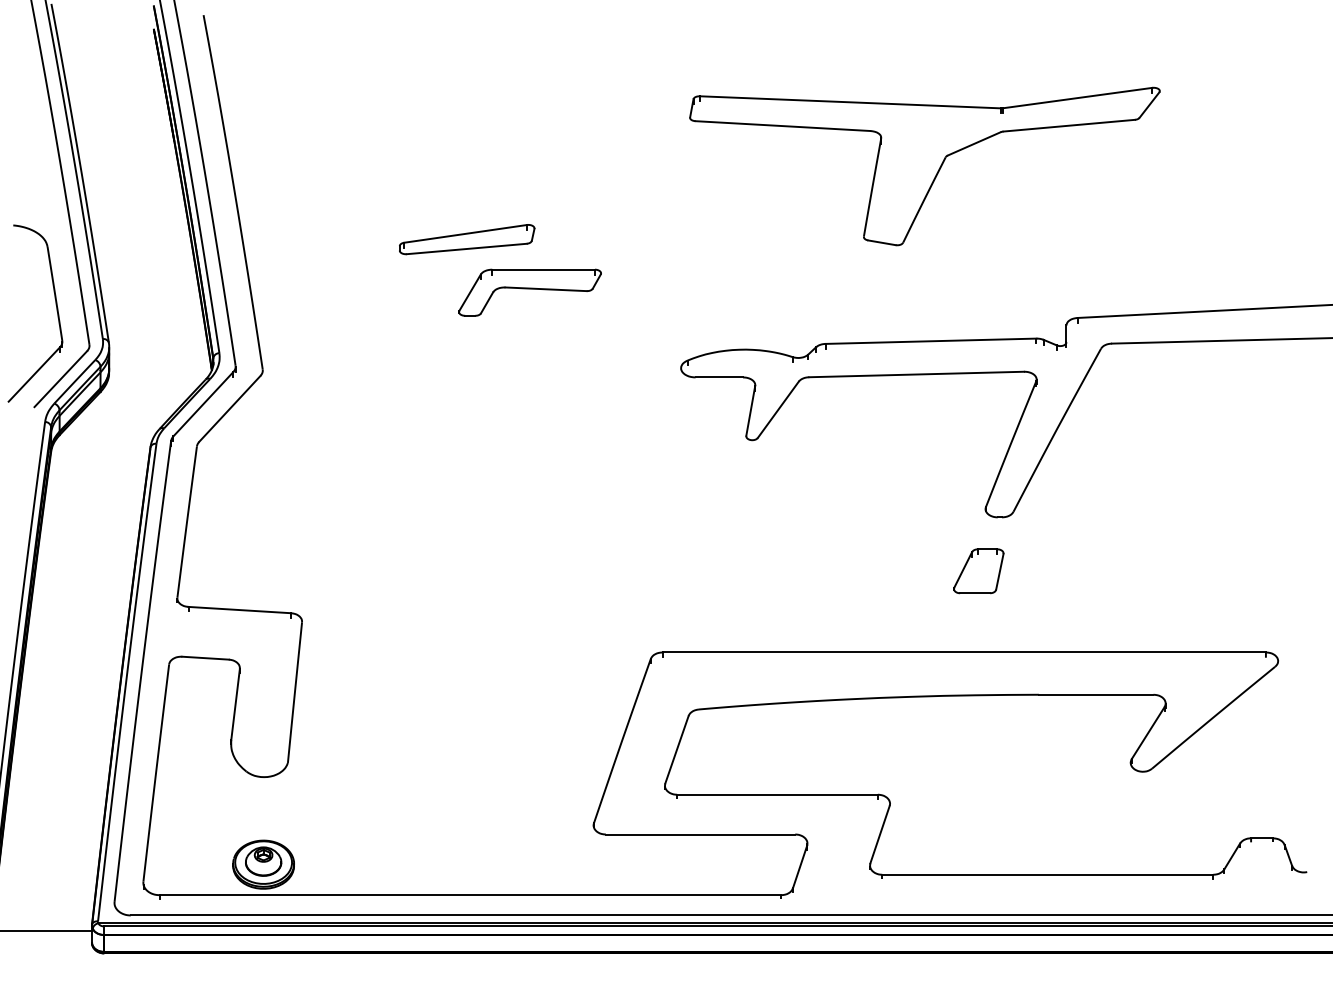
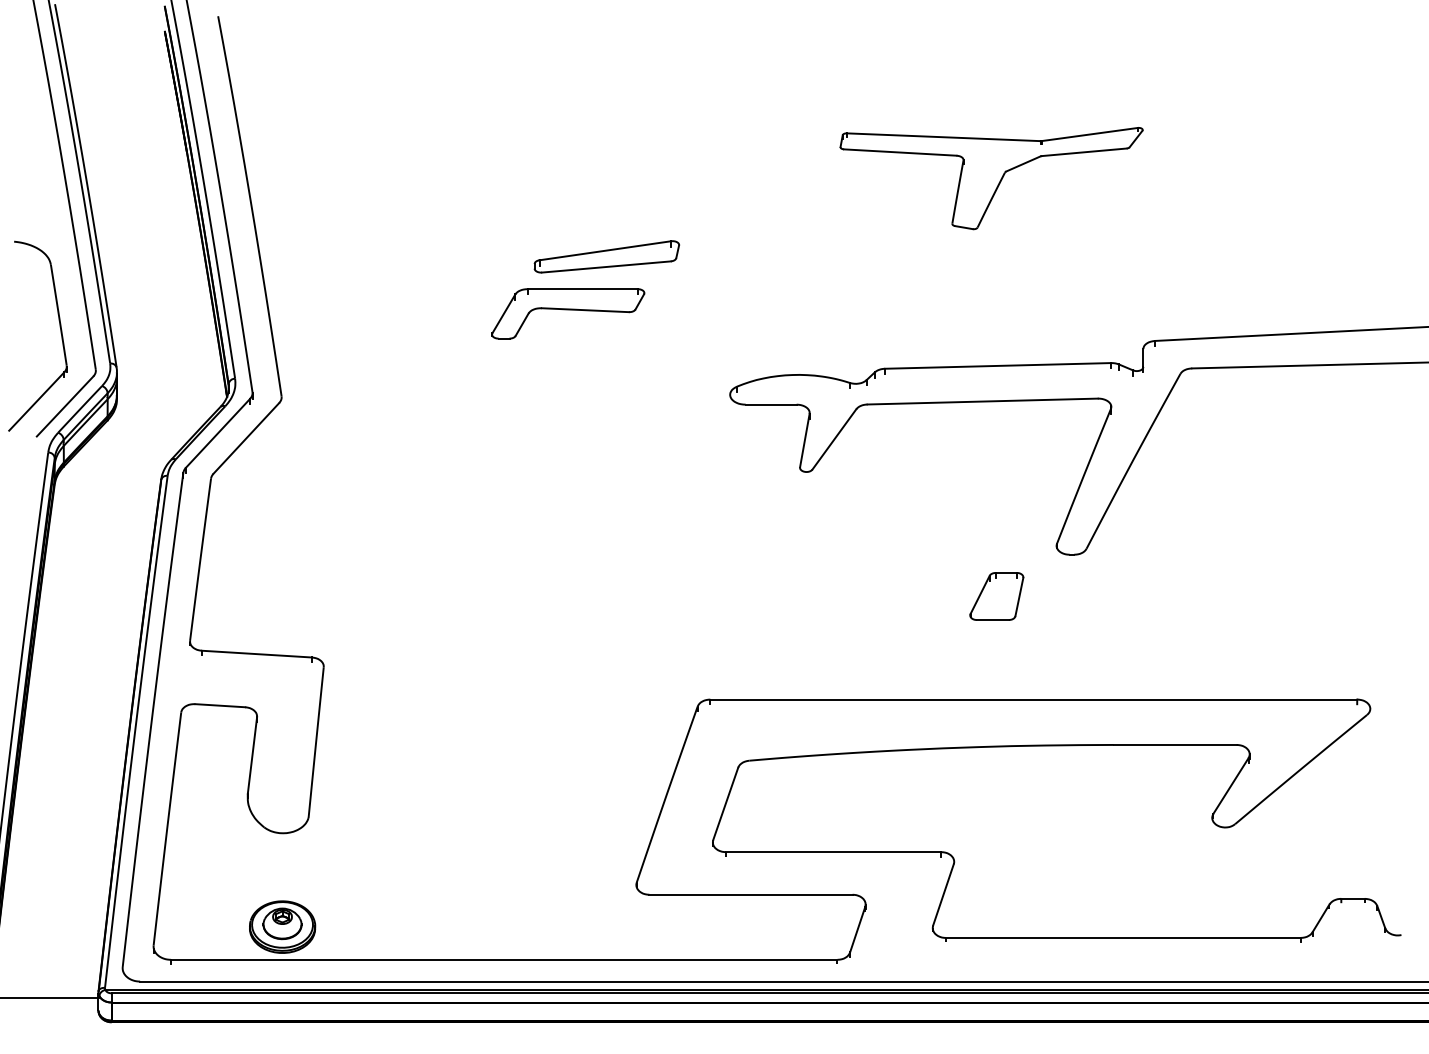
part: (924, 166) -> (991, 178), size x0.6
part: (467, 239) -> (607, 256), moved
part: (978, 571) -> (996, 596), moved

